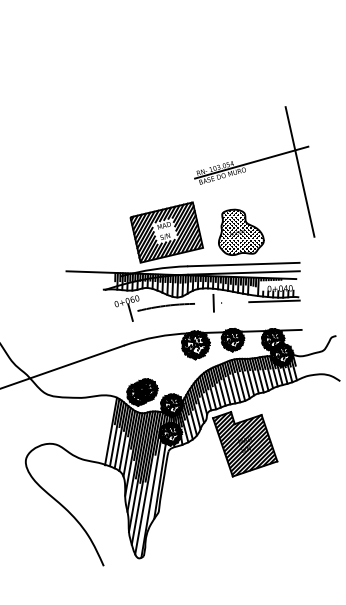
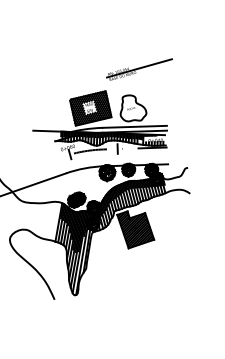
line: (298, 171) -> (166, 73), removed
hatch: (241, 232) -> (133, 108), removed

